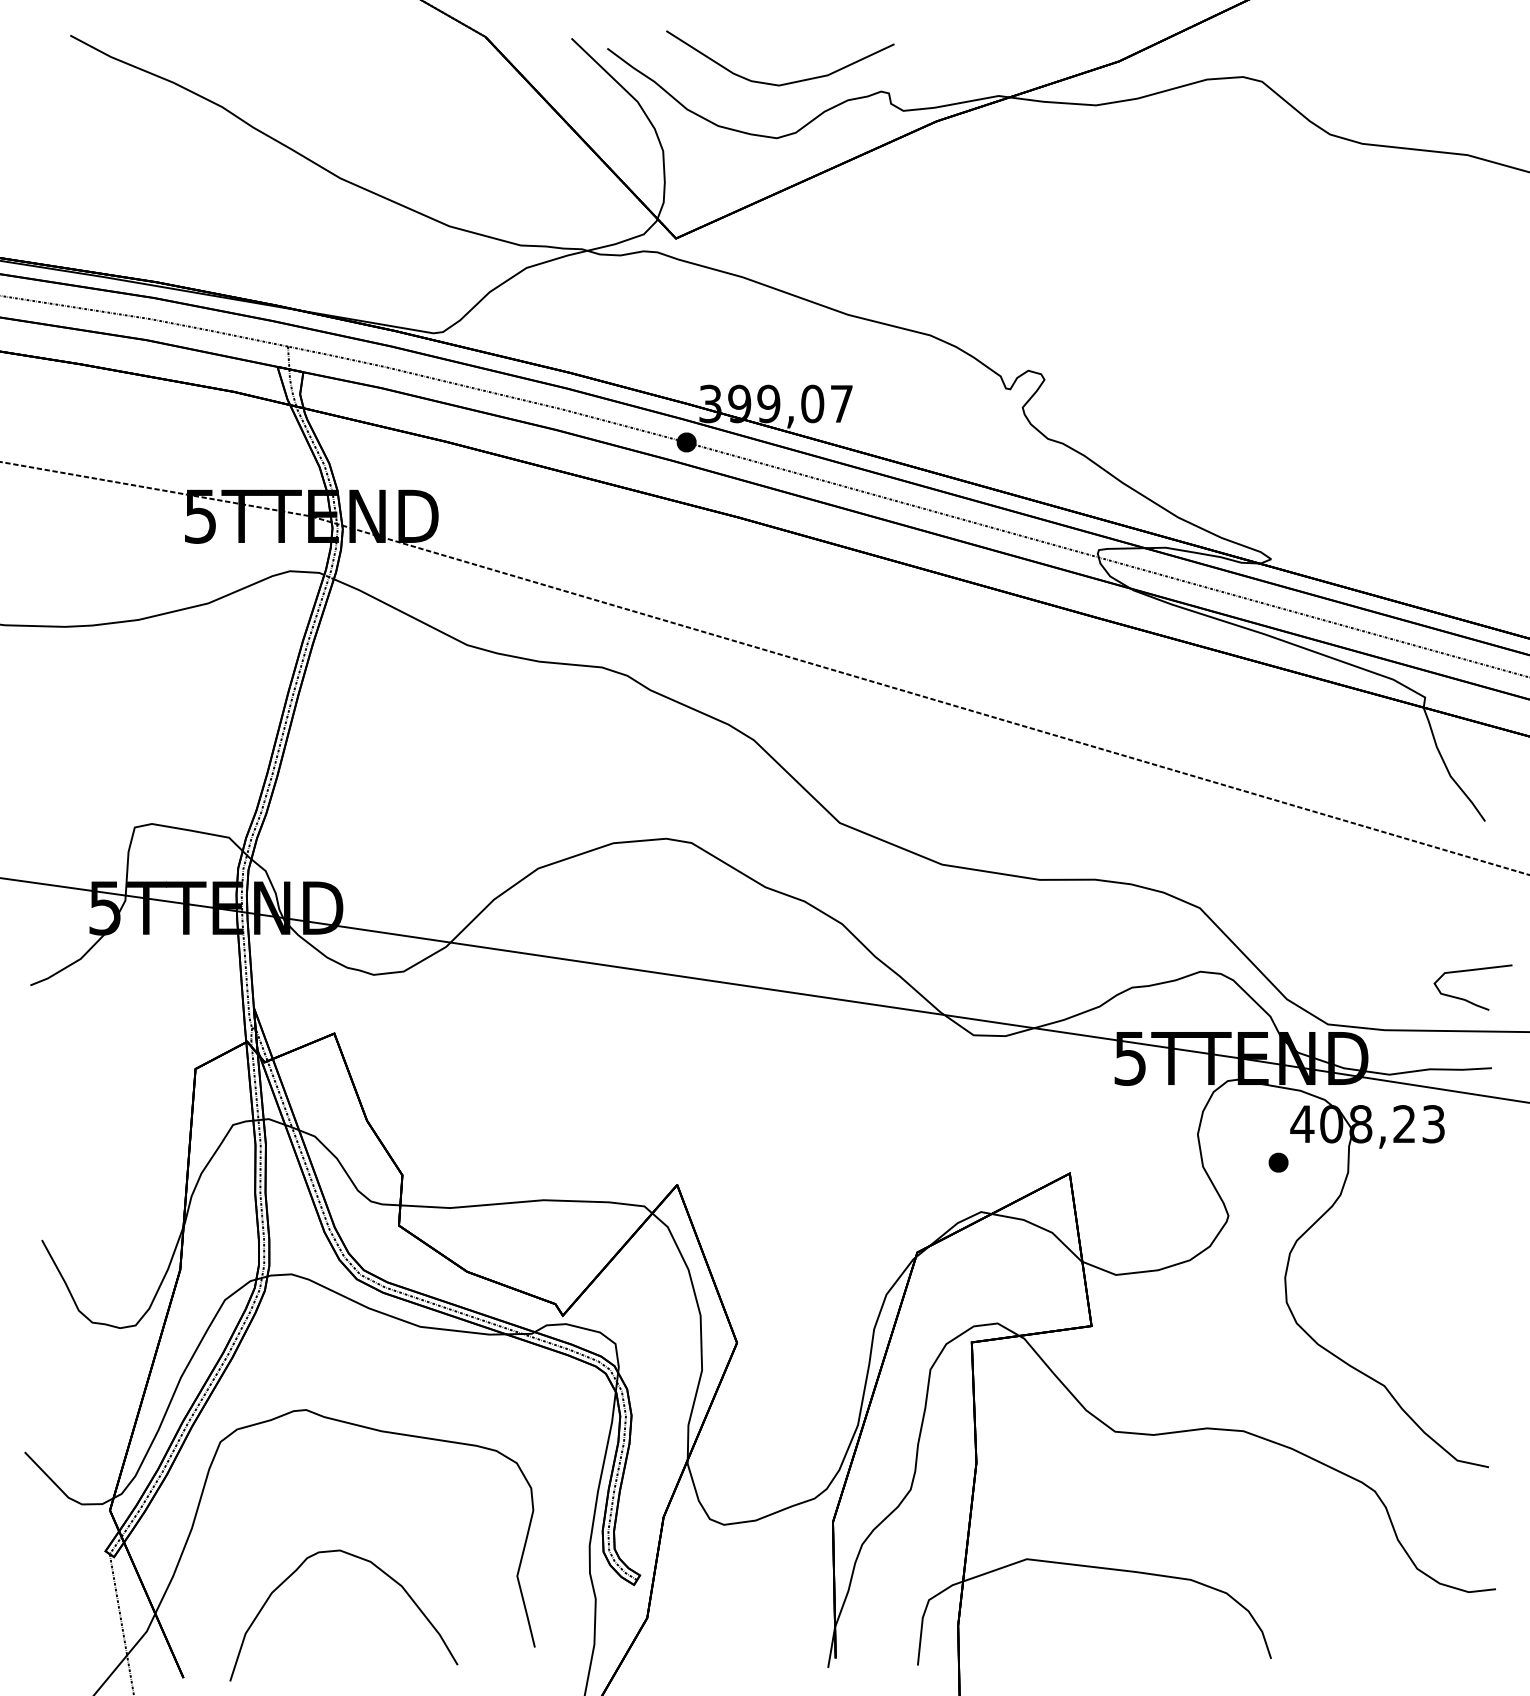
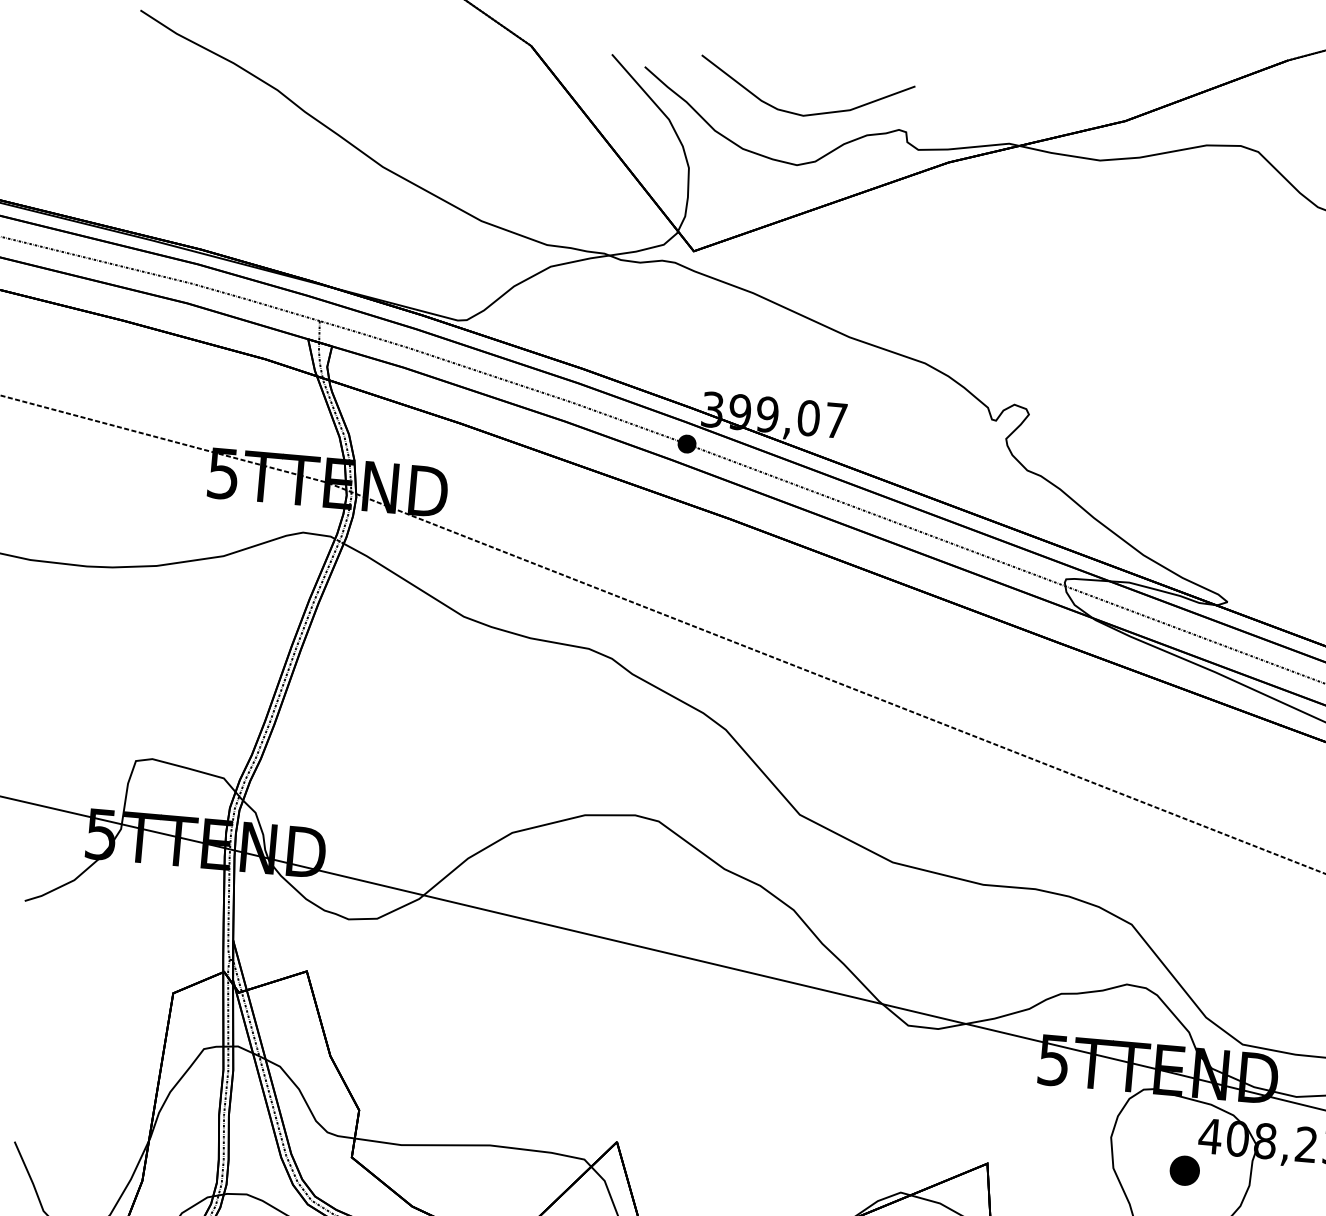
part: (1278, 1162) -> (1184, 1170), size x1.6

